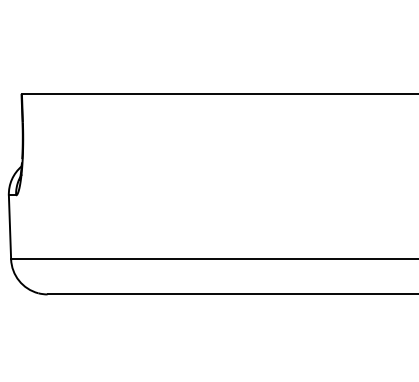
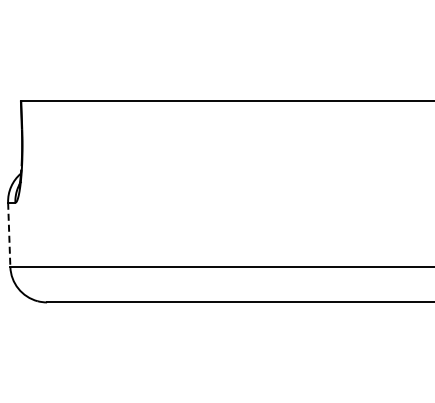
line: (10, 227) -> (9, 235), solid -> dashed

